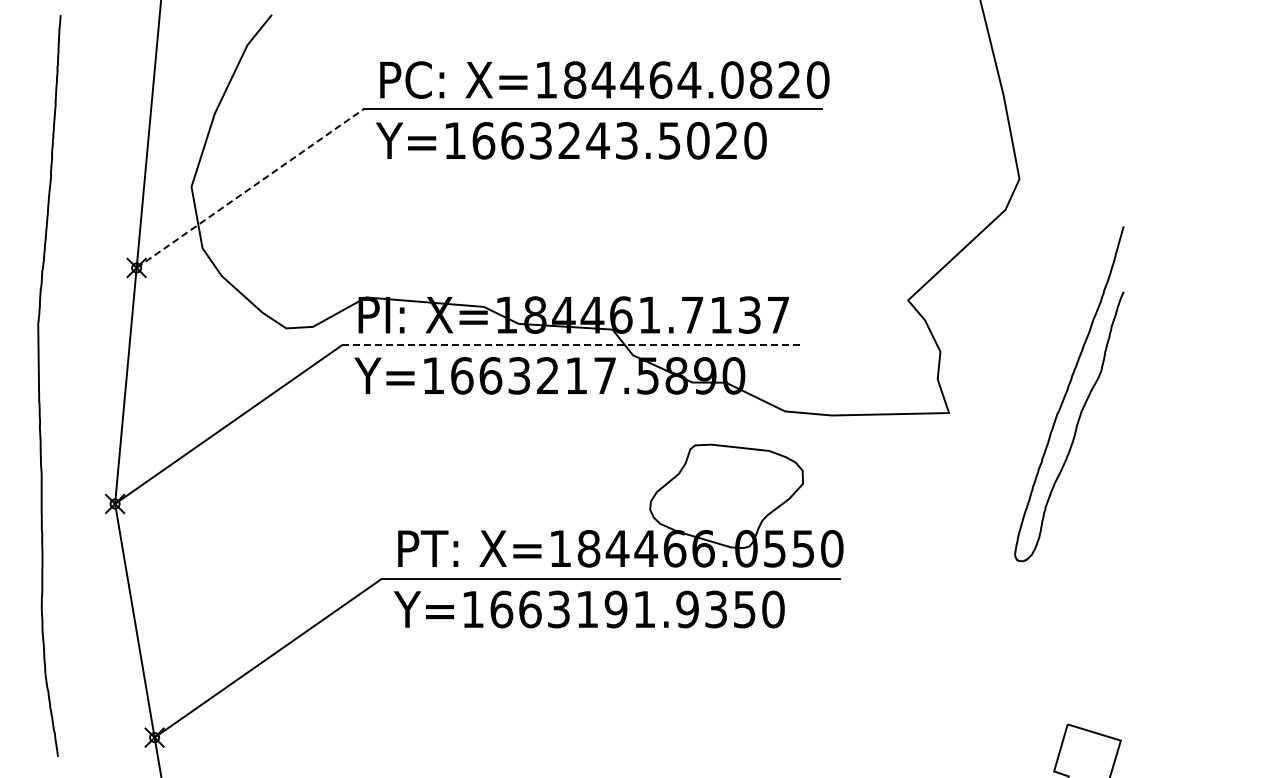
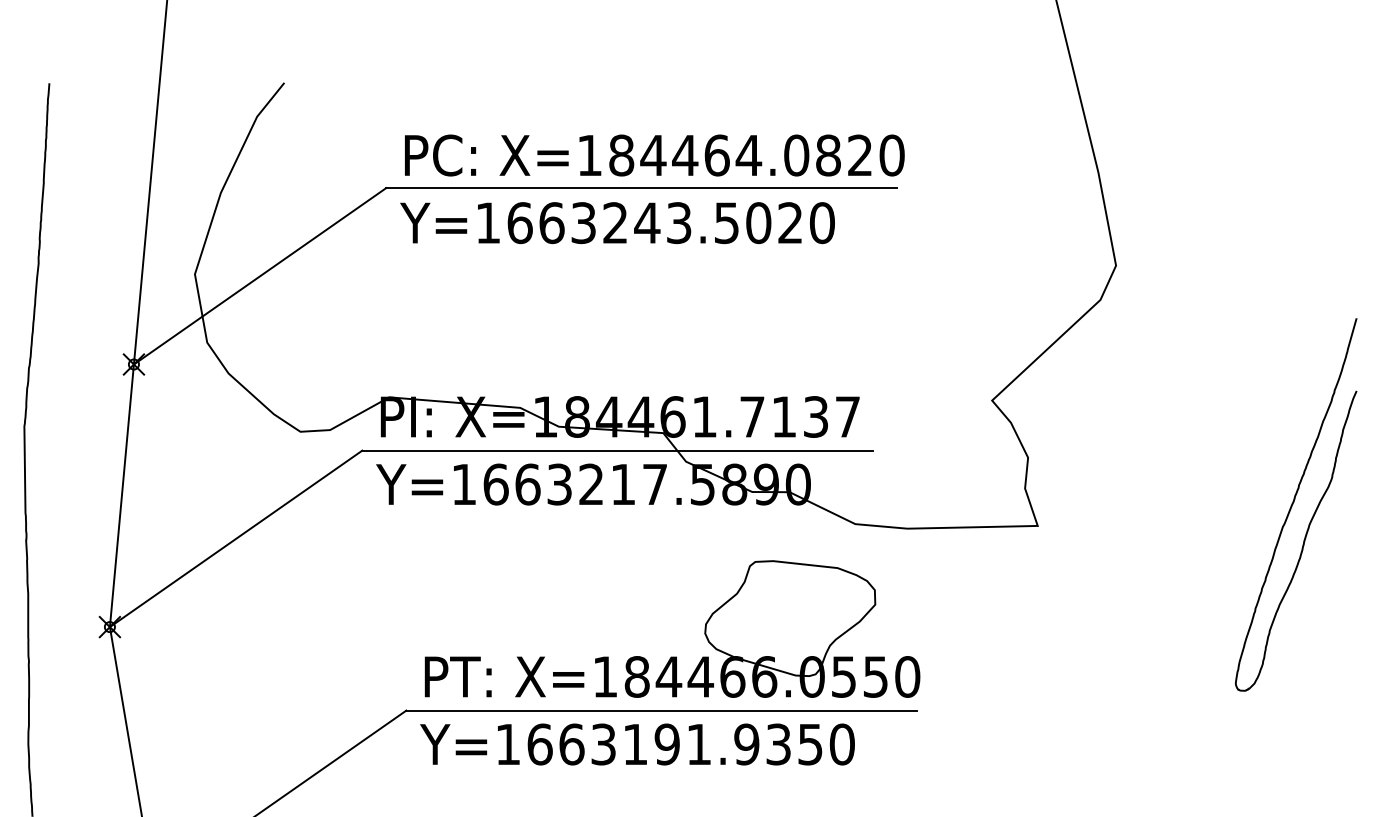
line: (250, 188) -> (260, 276), dashed -> solid
line: (571, 345) -> (617, 450), dashed -> solid
curve: (1067, 392) -> (1294, 503), moved

